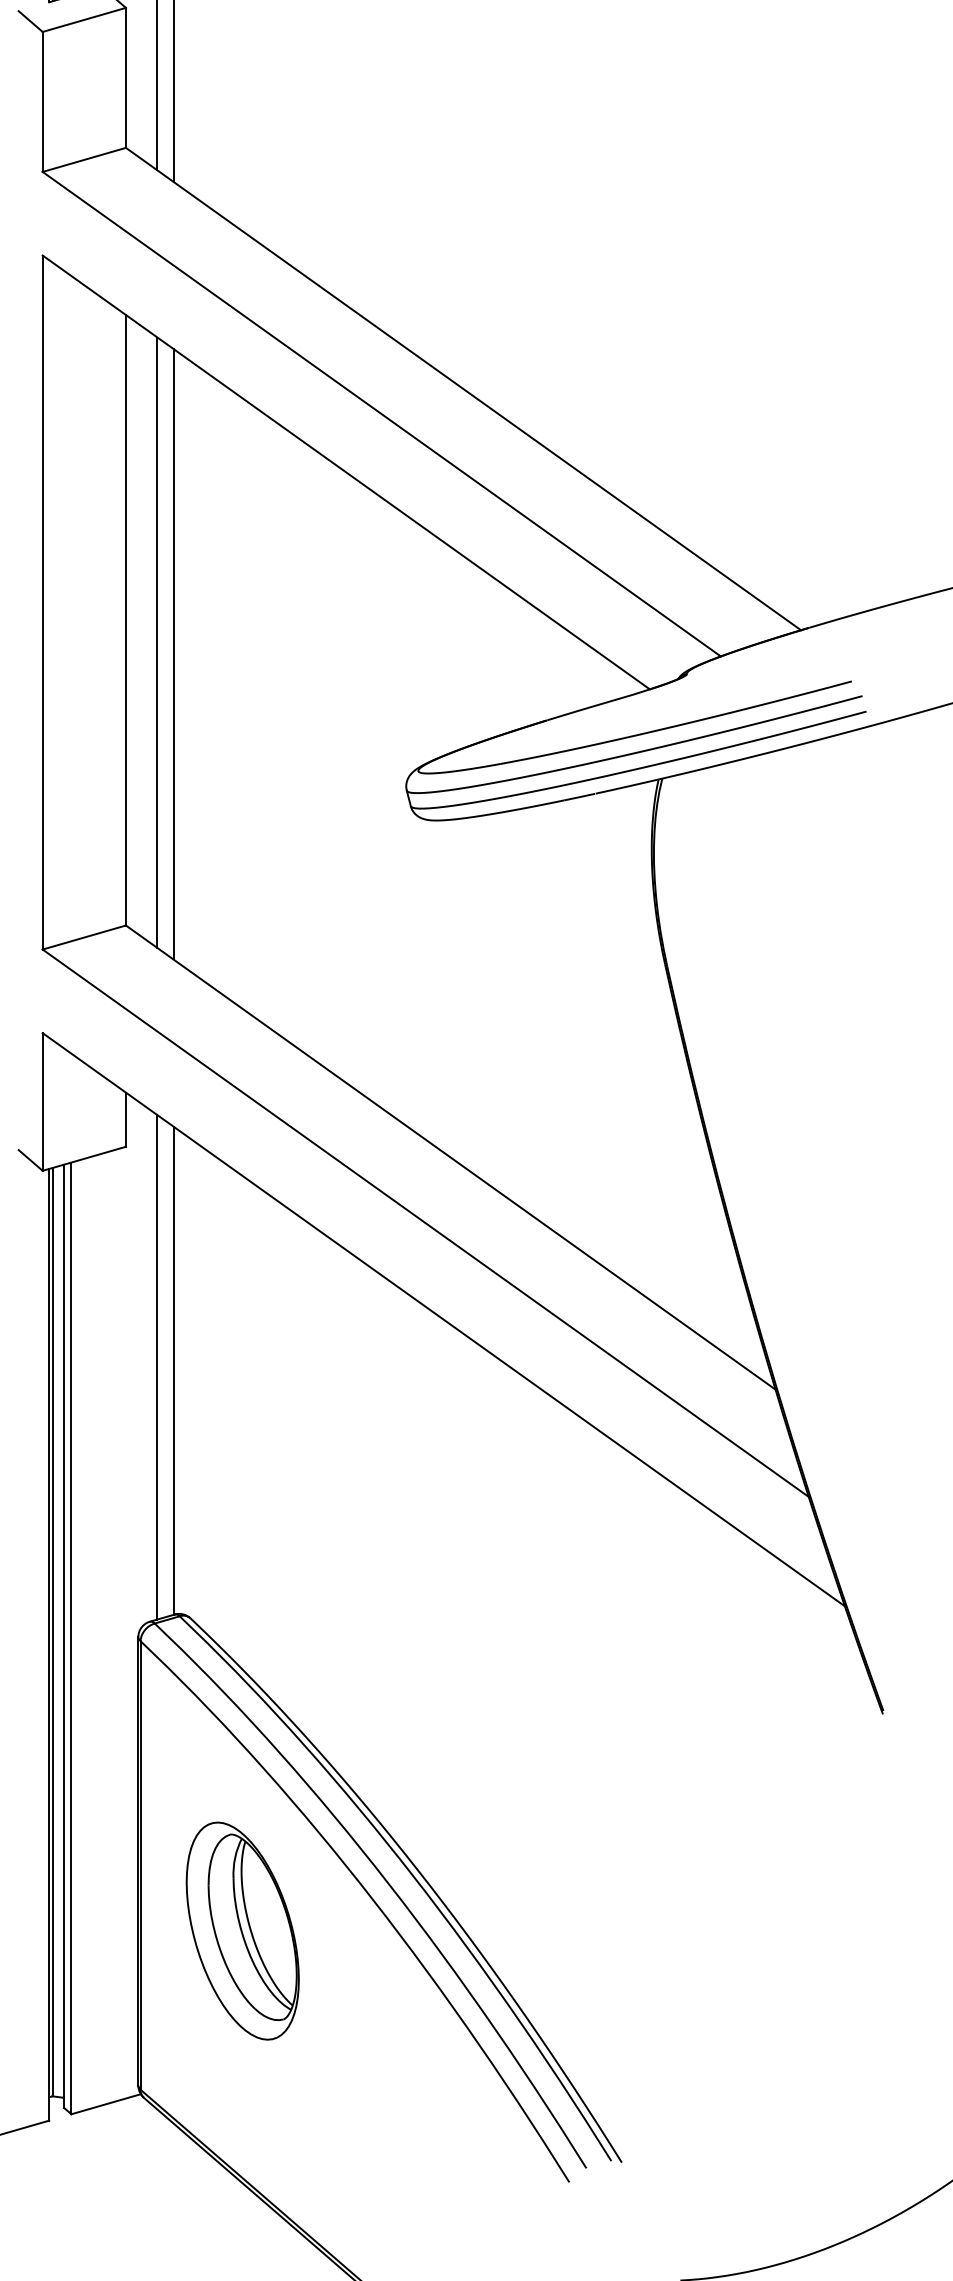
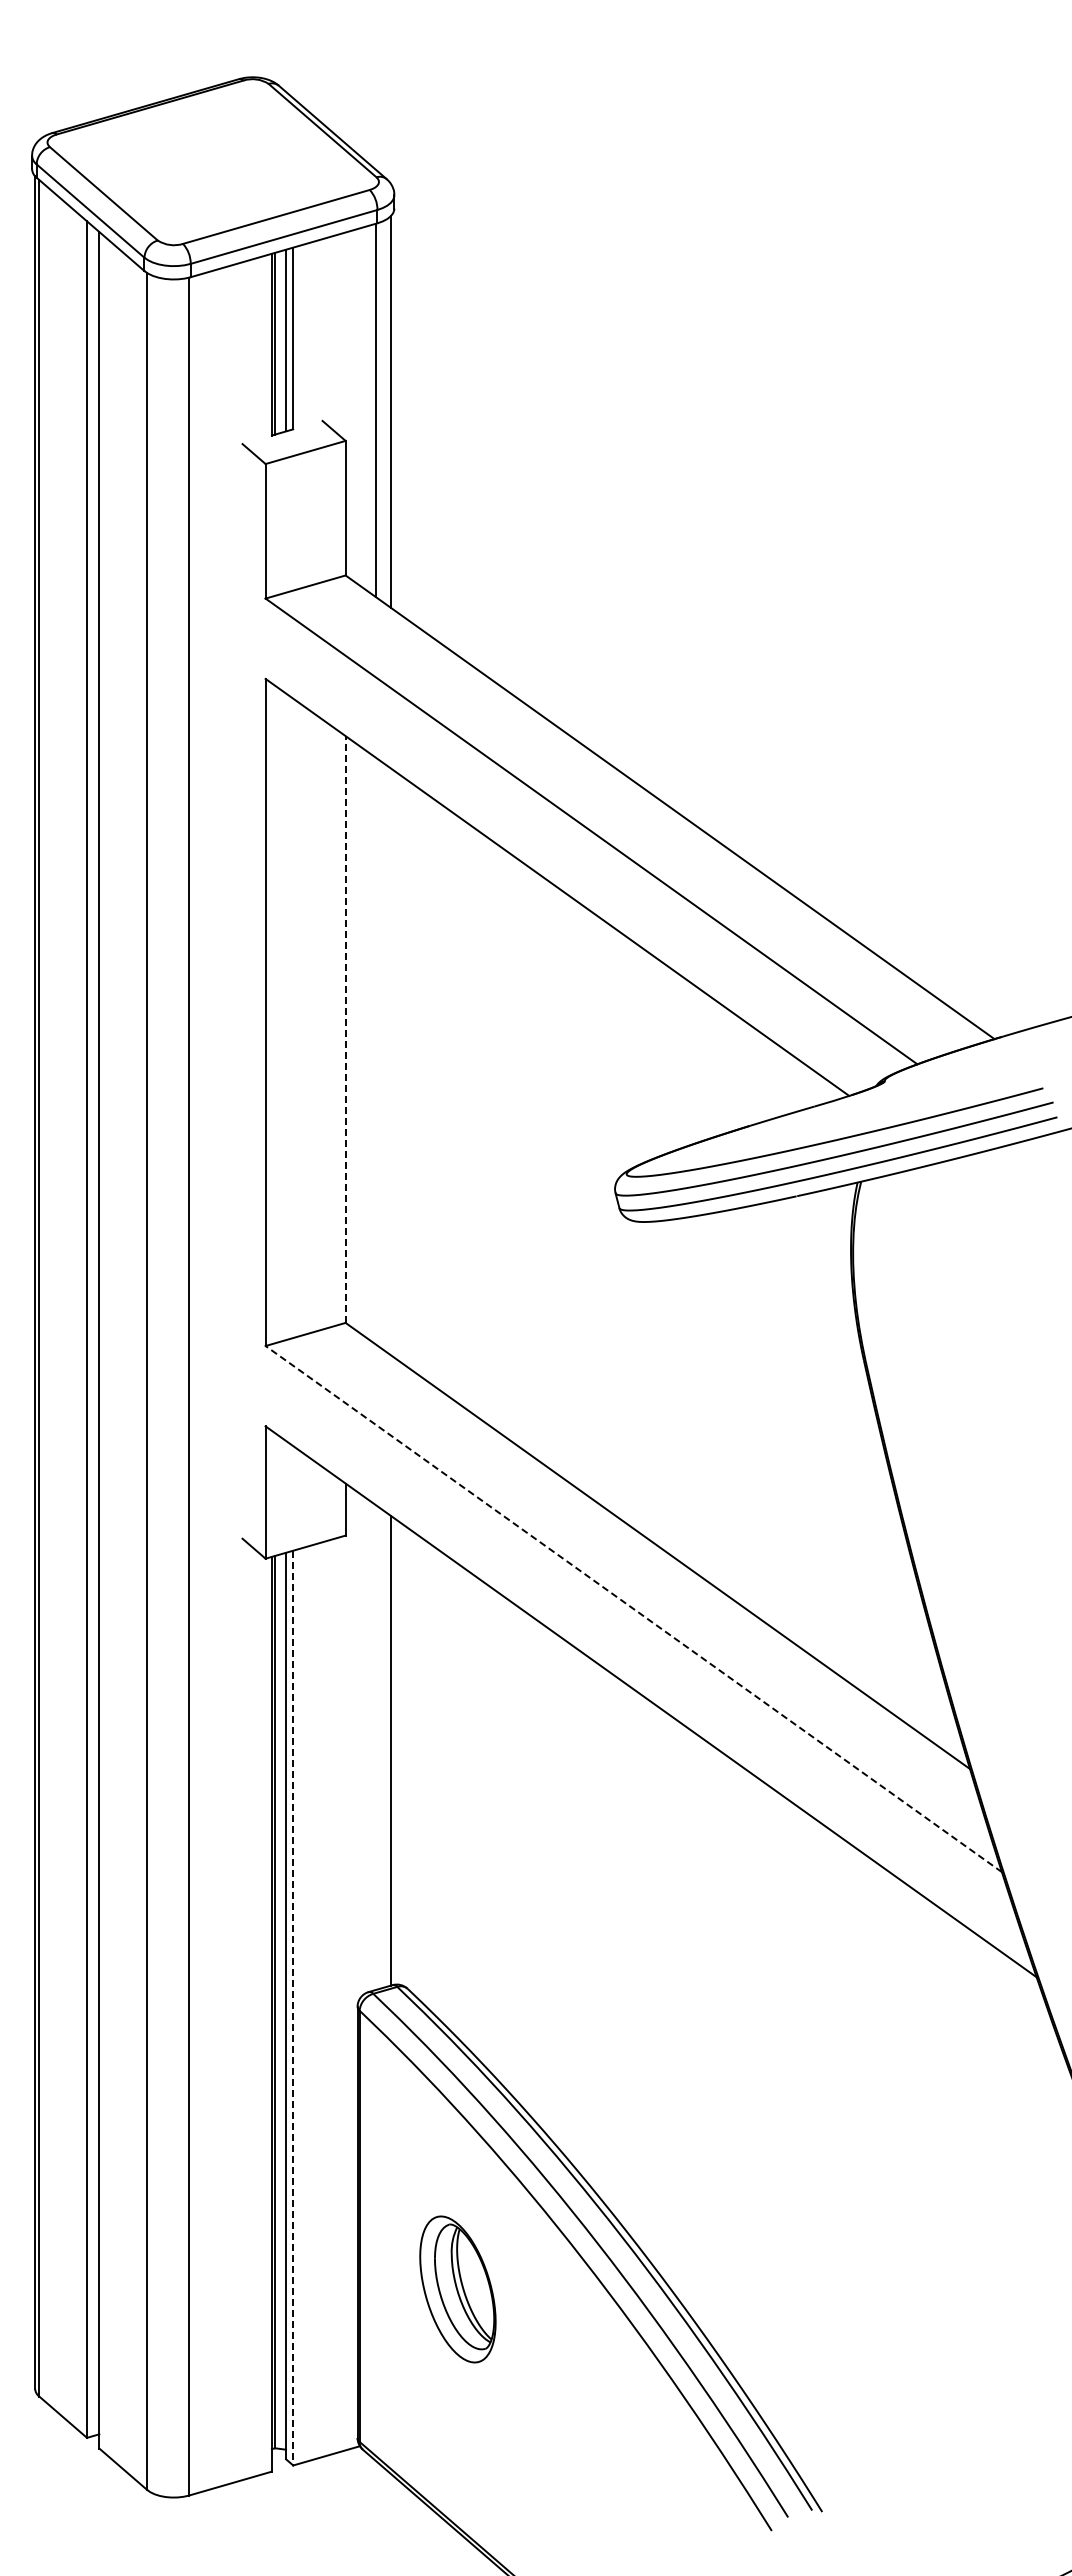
line: (125, 620) -> (345, 1029), solid -> dashed
line: (157, 642) -> (375, 1050), removed
line: (173, 653) -> (391, 1061), removed
line: (425, 1222) -> (633, 1608), solid -> dashed
line: (157, 1367) -> (375, 1747), removed
line: (71, 1638) -> (293, 2008), solid -> dashed
part: (242, 1931) -> (457, 2289), size x0.7

